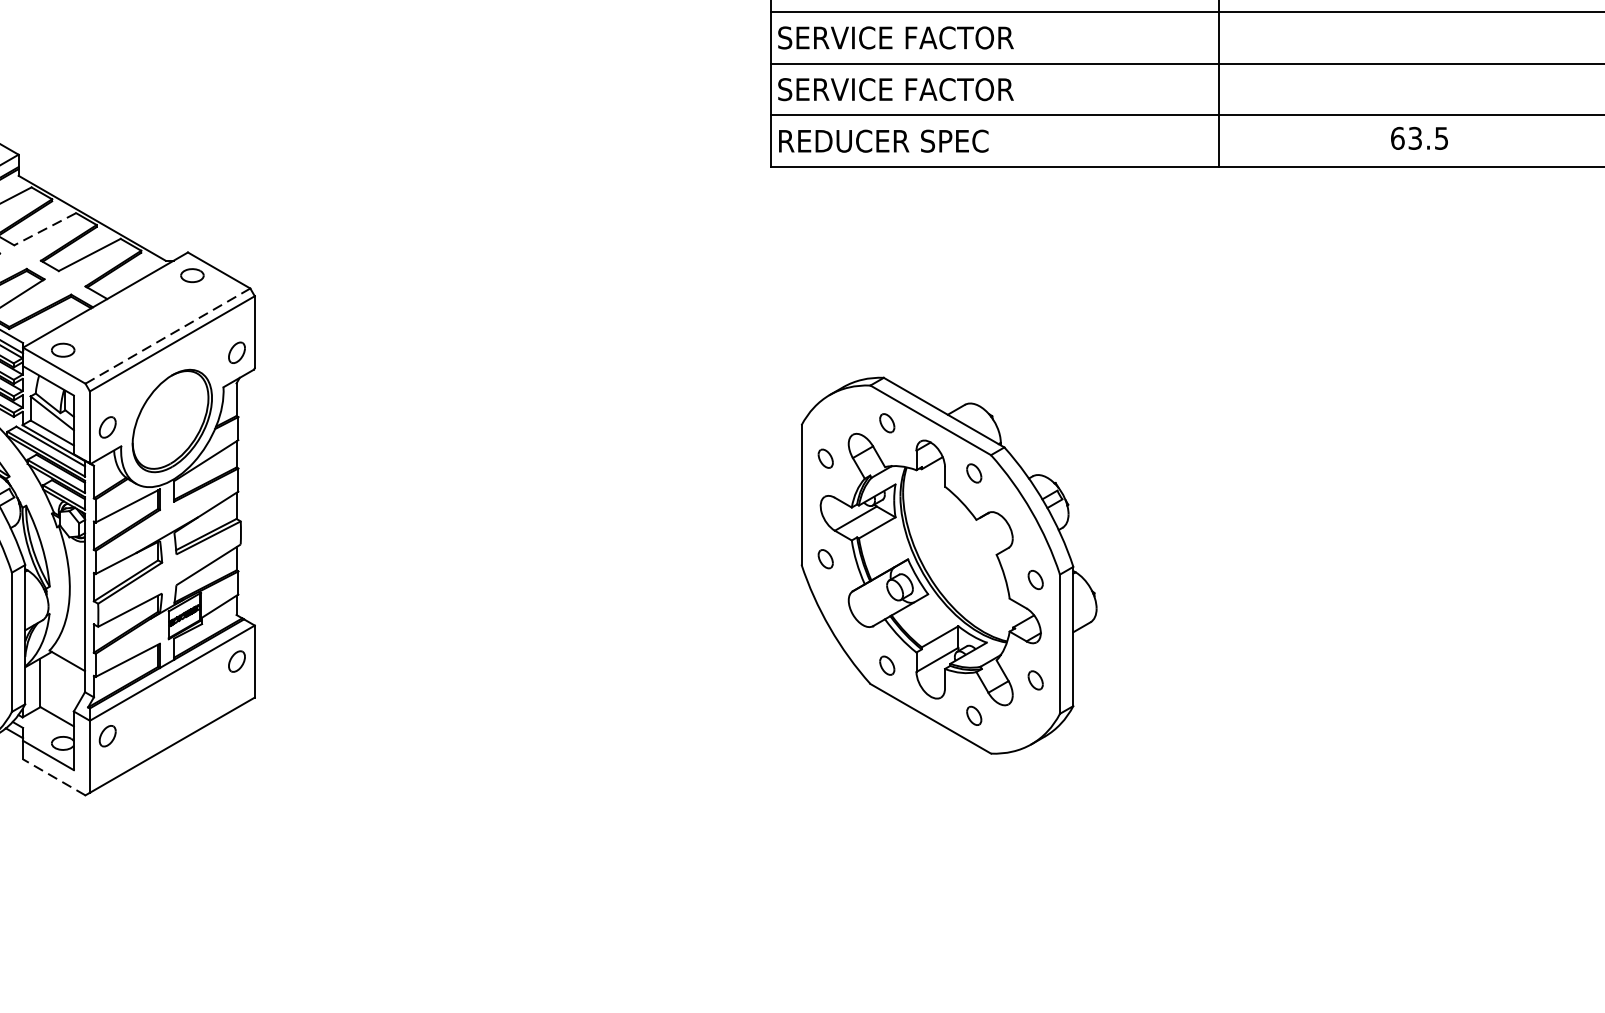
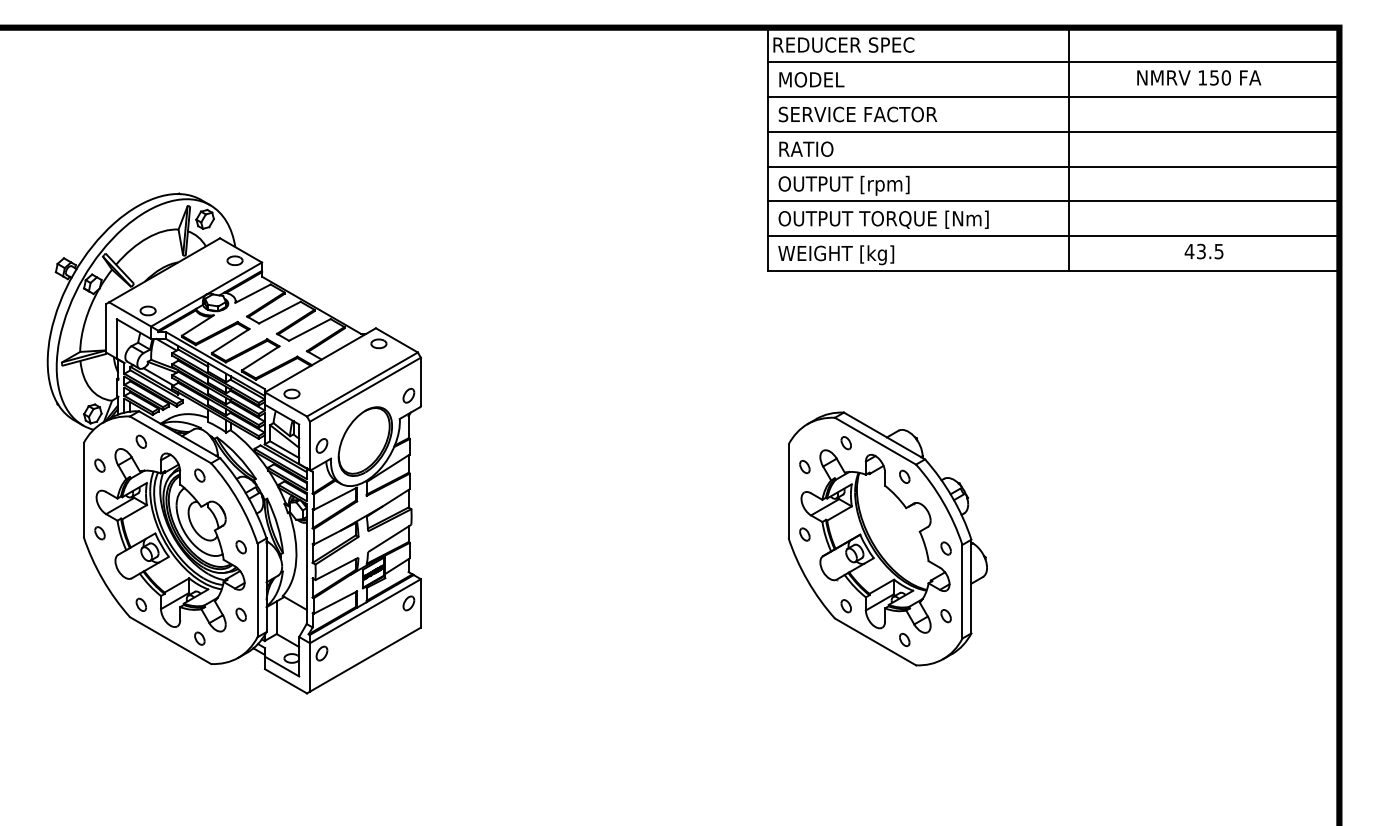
text: (895, 40) -> (851, 185), SERVICE FACTOR -> OUTPUT [rpm]
text: (938, 90) -> (880, 219), SERVICE FACTOR -> OUTPUT TORQUE [Nm]
text: (1397, 138) -> (1189, 251), 63.5 -> 43.5
text: (883, 144) -> (843, 255), REDUCER SPEC -> WEIGHT [kg]
line: (44, 229) -> (279, 312), dashed -> solid
line: (168, 336) -> (362, 384), dashed -> solid
line: (53, 777) -> (285, 681), dashed -> solid

